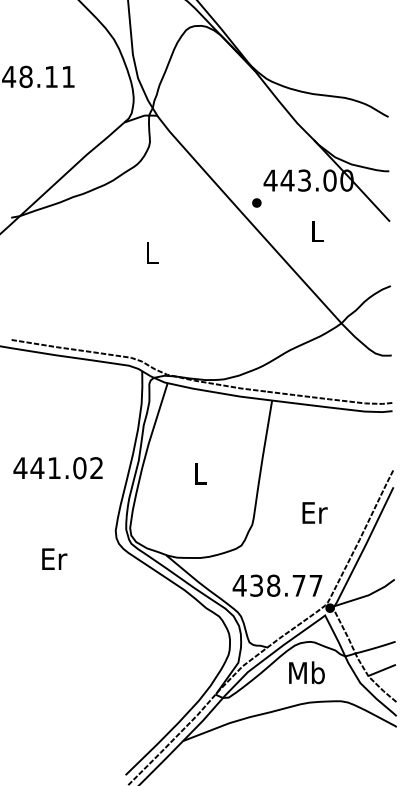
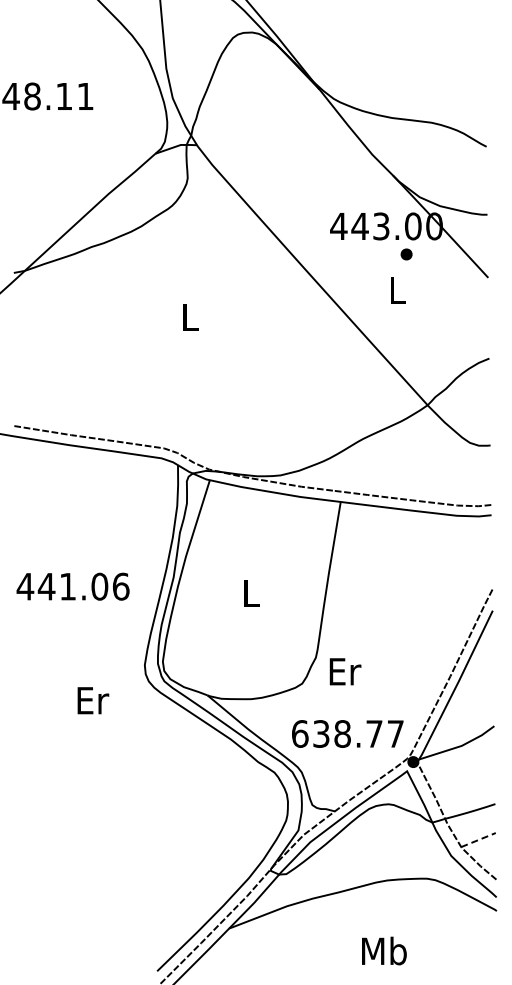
part: (256, 203) -> (406, 254), moved
text: (96, 468) -> (120, 586), 441.02 -> 441.06
text: (315, 512) -> (345, 671), moved
text: (54, 559) -> (93, 700), moved
text: (239, 585) -> (299, 733), 438.77 -> 638.77
line: (382, 670) -> (478, 840), solid -> dashed
text: (307, 672) -> (384, 950), moved

